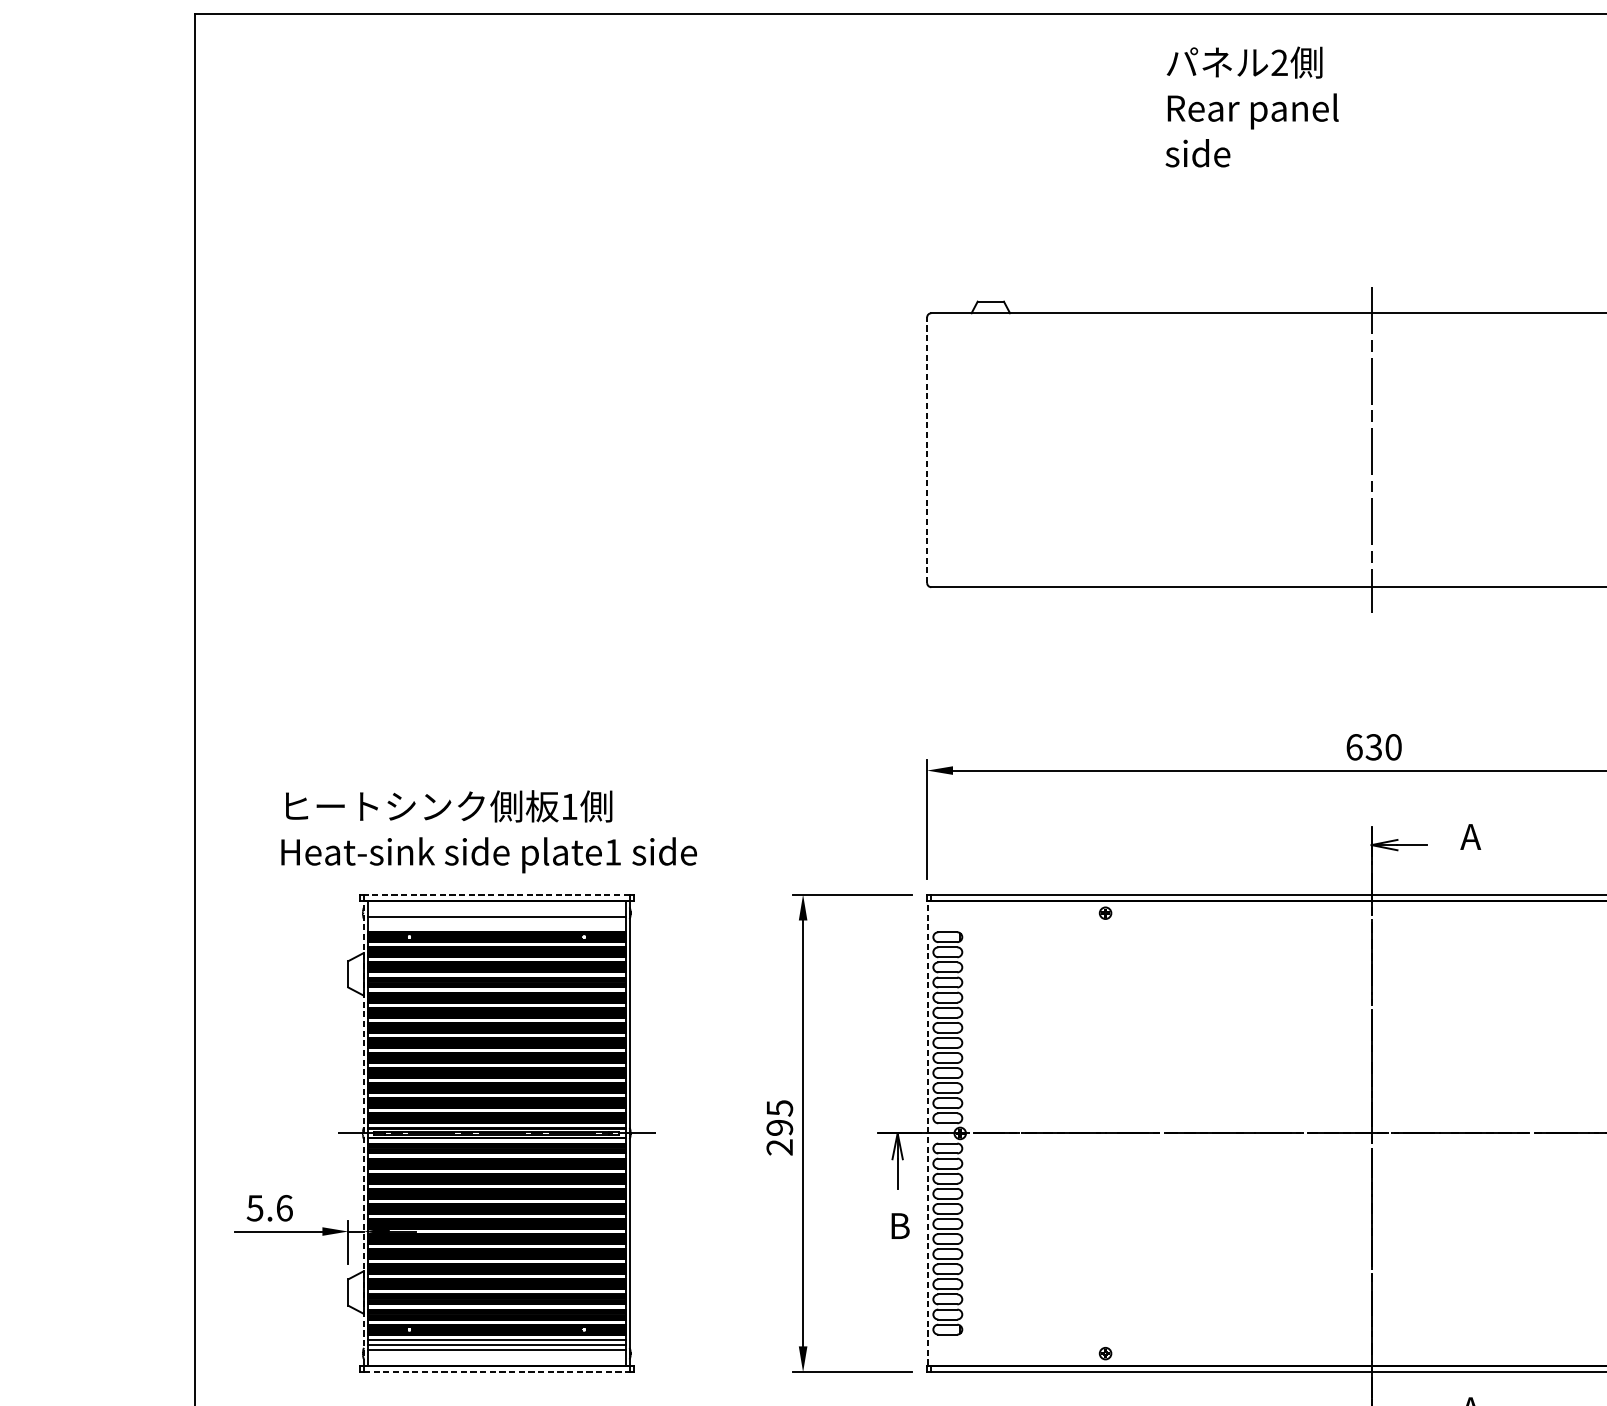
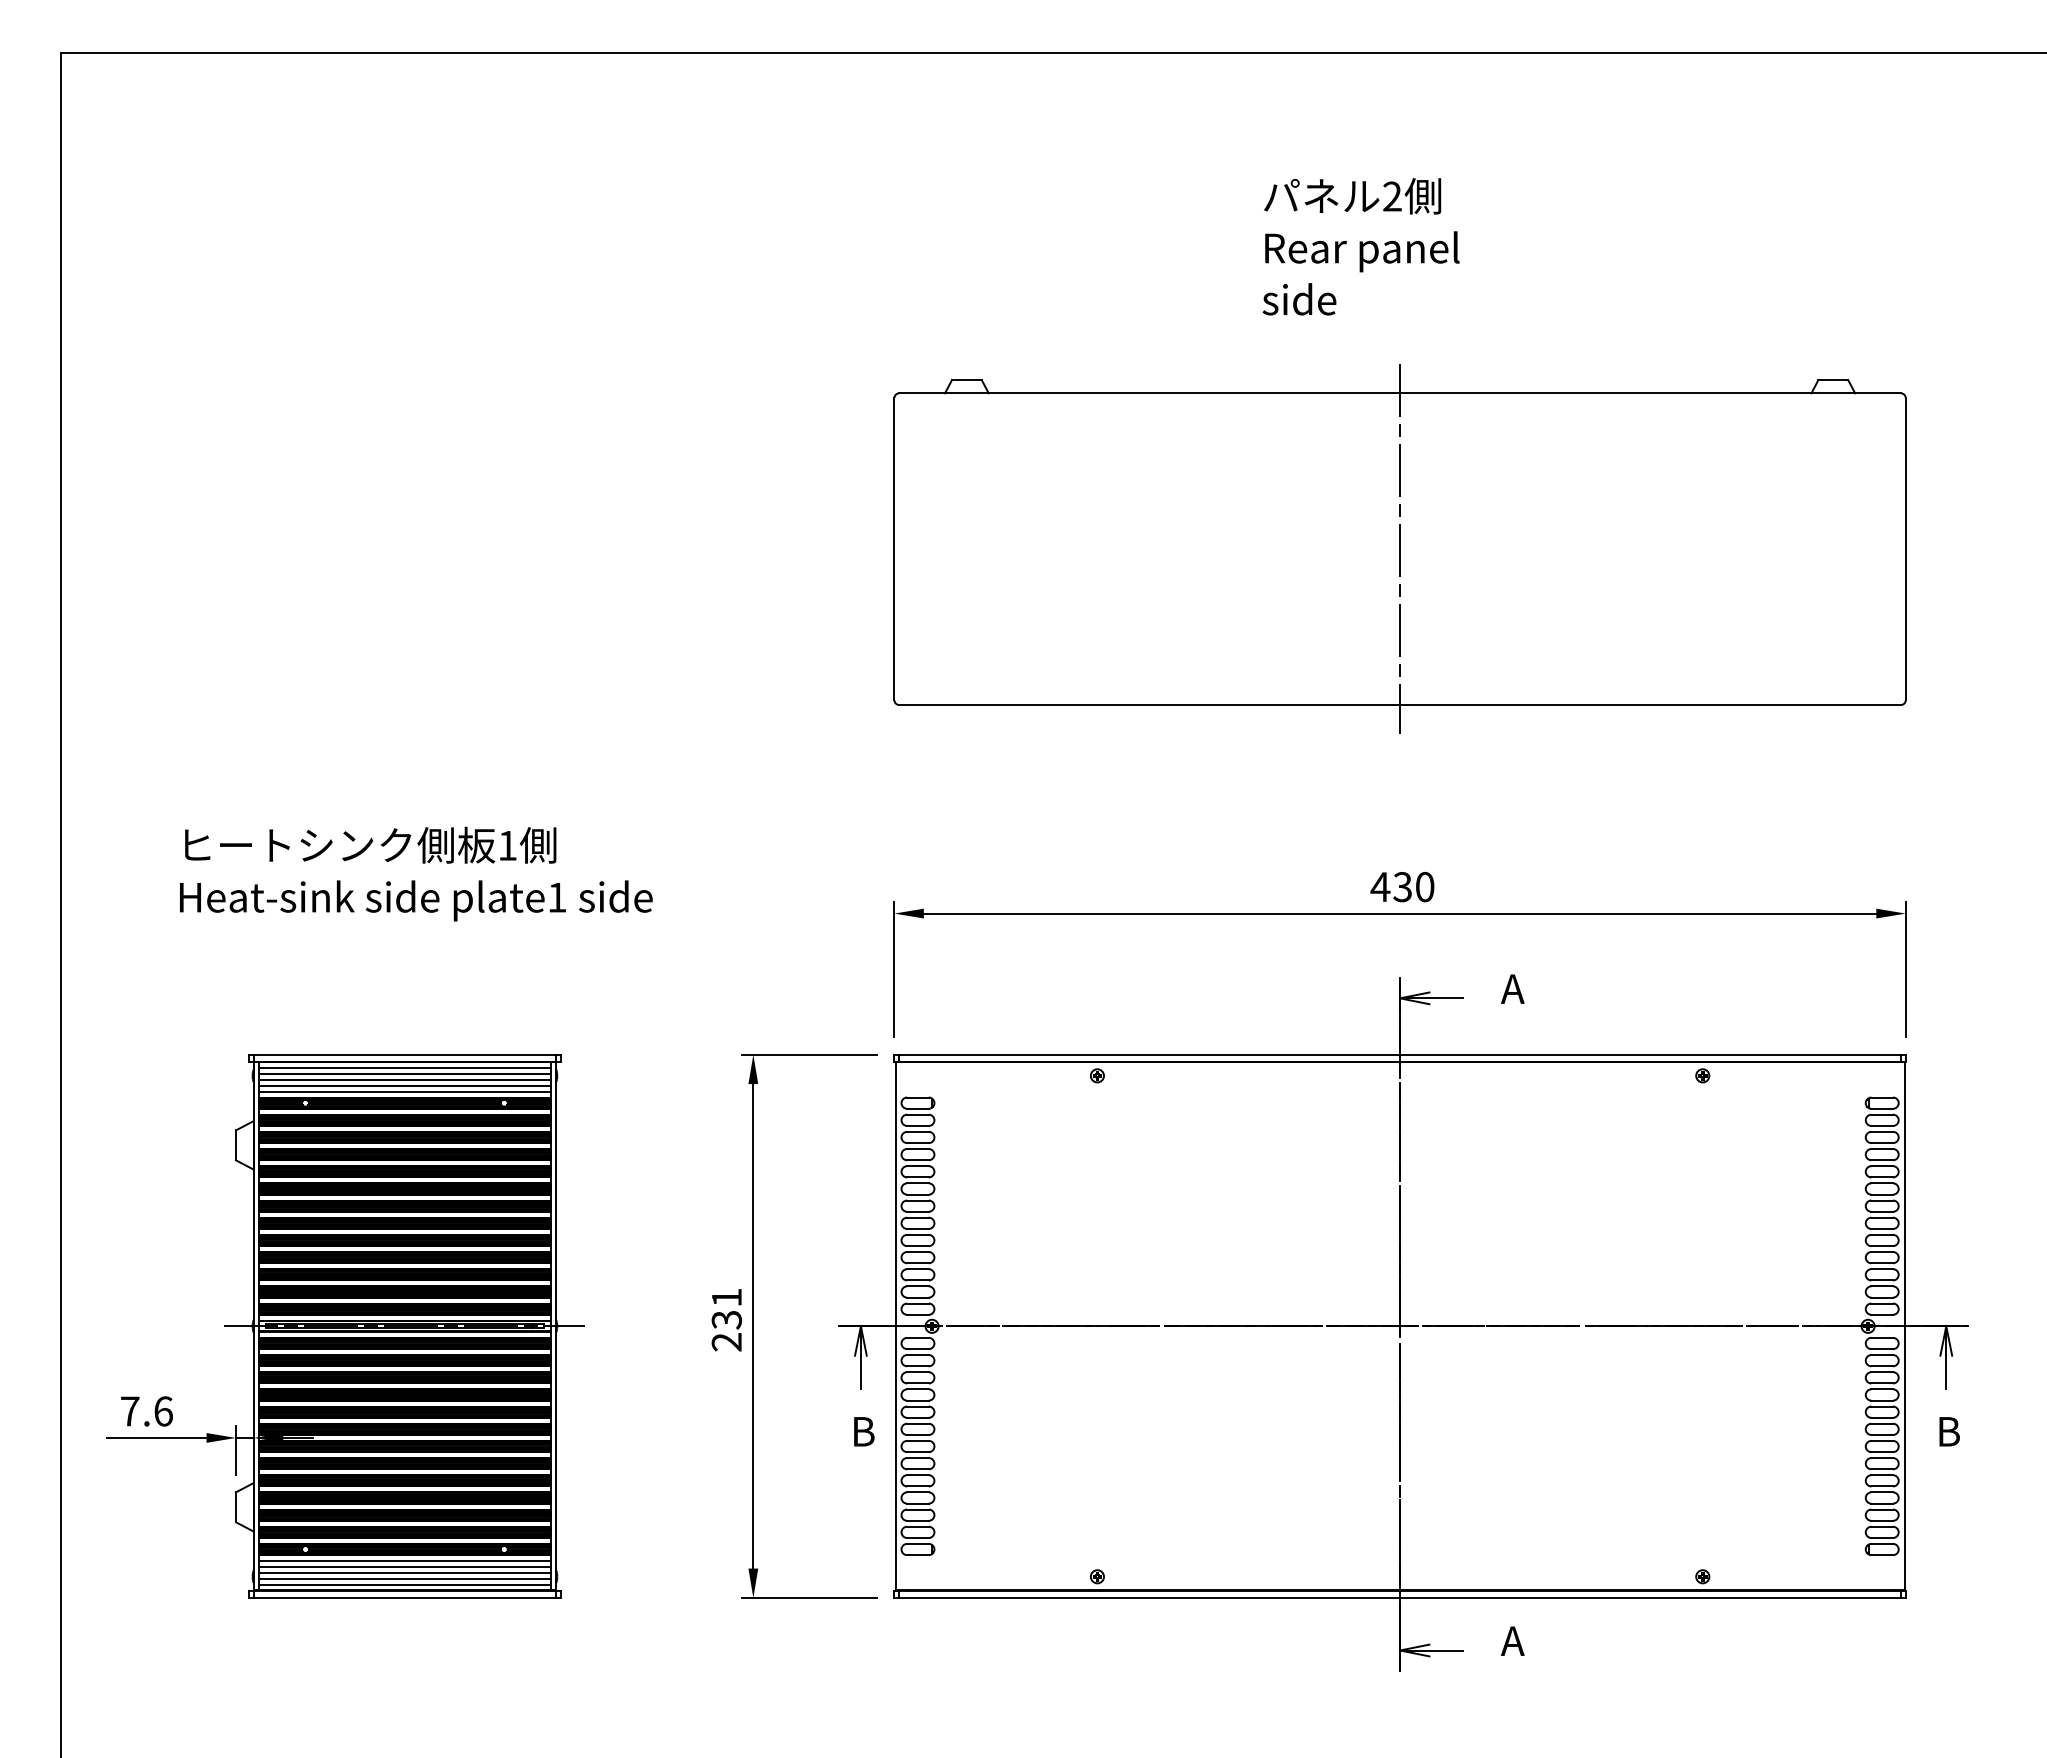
text: (1251, 106) -> (1360, 246), moved
line: (927, 449) -> (894, 548), dashed -> solid
text: (1354, 747) -> (1380, 887), 630 -> 430
text: (489, 831) -> (416, 873), moved
line: (496, 894) -> (404, 1054), dashed -> solid
line: (496, 906) -> (404, 1068), added
line: (496, 911) -> (404, 1073), added
line: (496, 921) -> (404, 1085), added
line: (496, 926) -> (404, 1091), added
text: (779, 1117) -> (726, 1308), 295 -> 231
line: (363, 1133) -> (253, 1326), dashed -> solid
line: (928, 1133) -> (895, 1326), dashed -> solid
text: (254, 1208) -> (129, 1411), 5.6 -> 7.6
line: (496, 1355) -> (404, 1578), added
line: (496, 1360) -> (404, 1584), added
line: (497, 1371) -> (405, 1597), dashed -> solid

